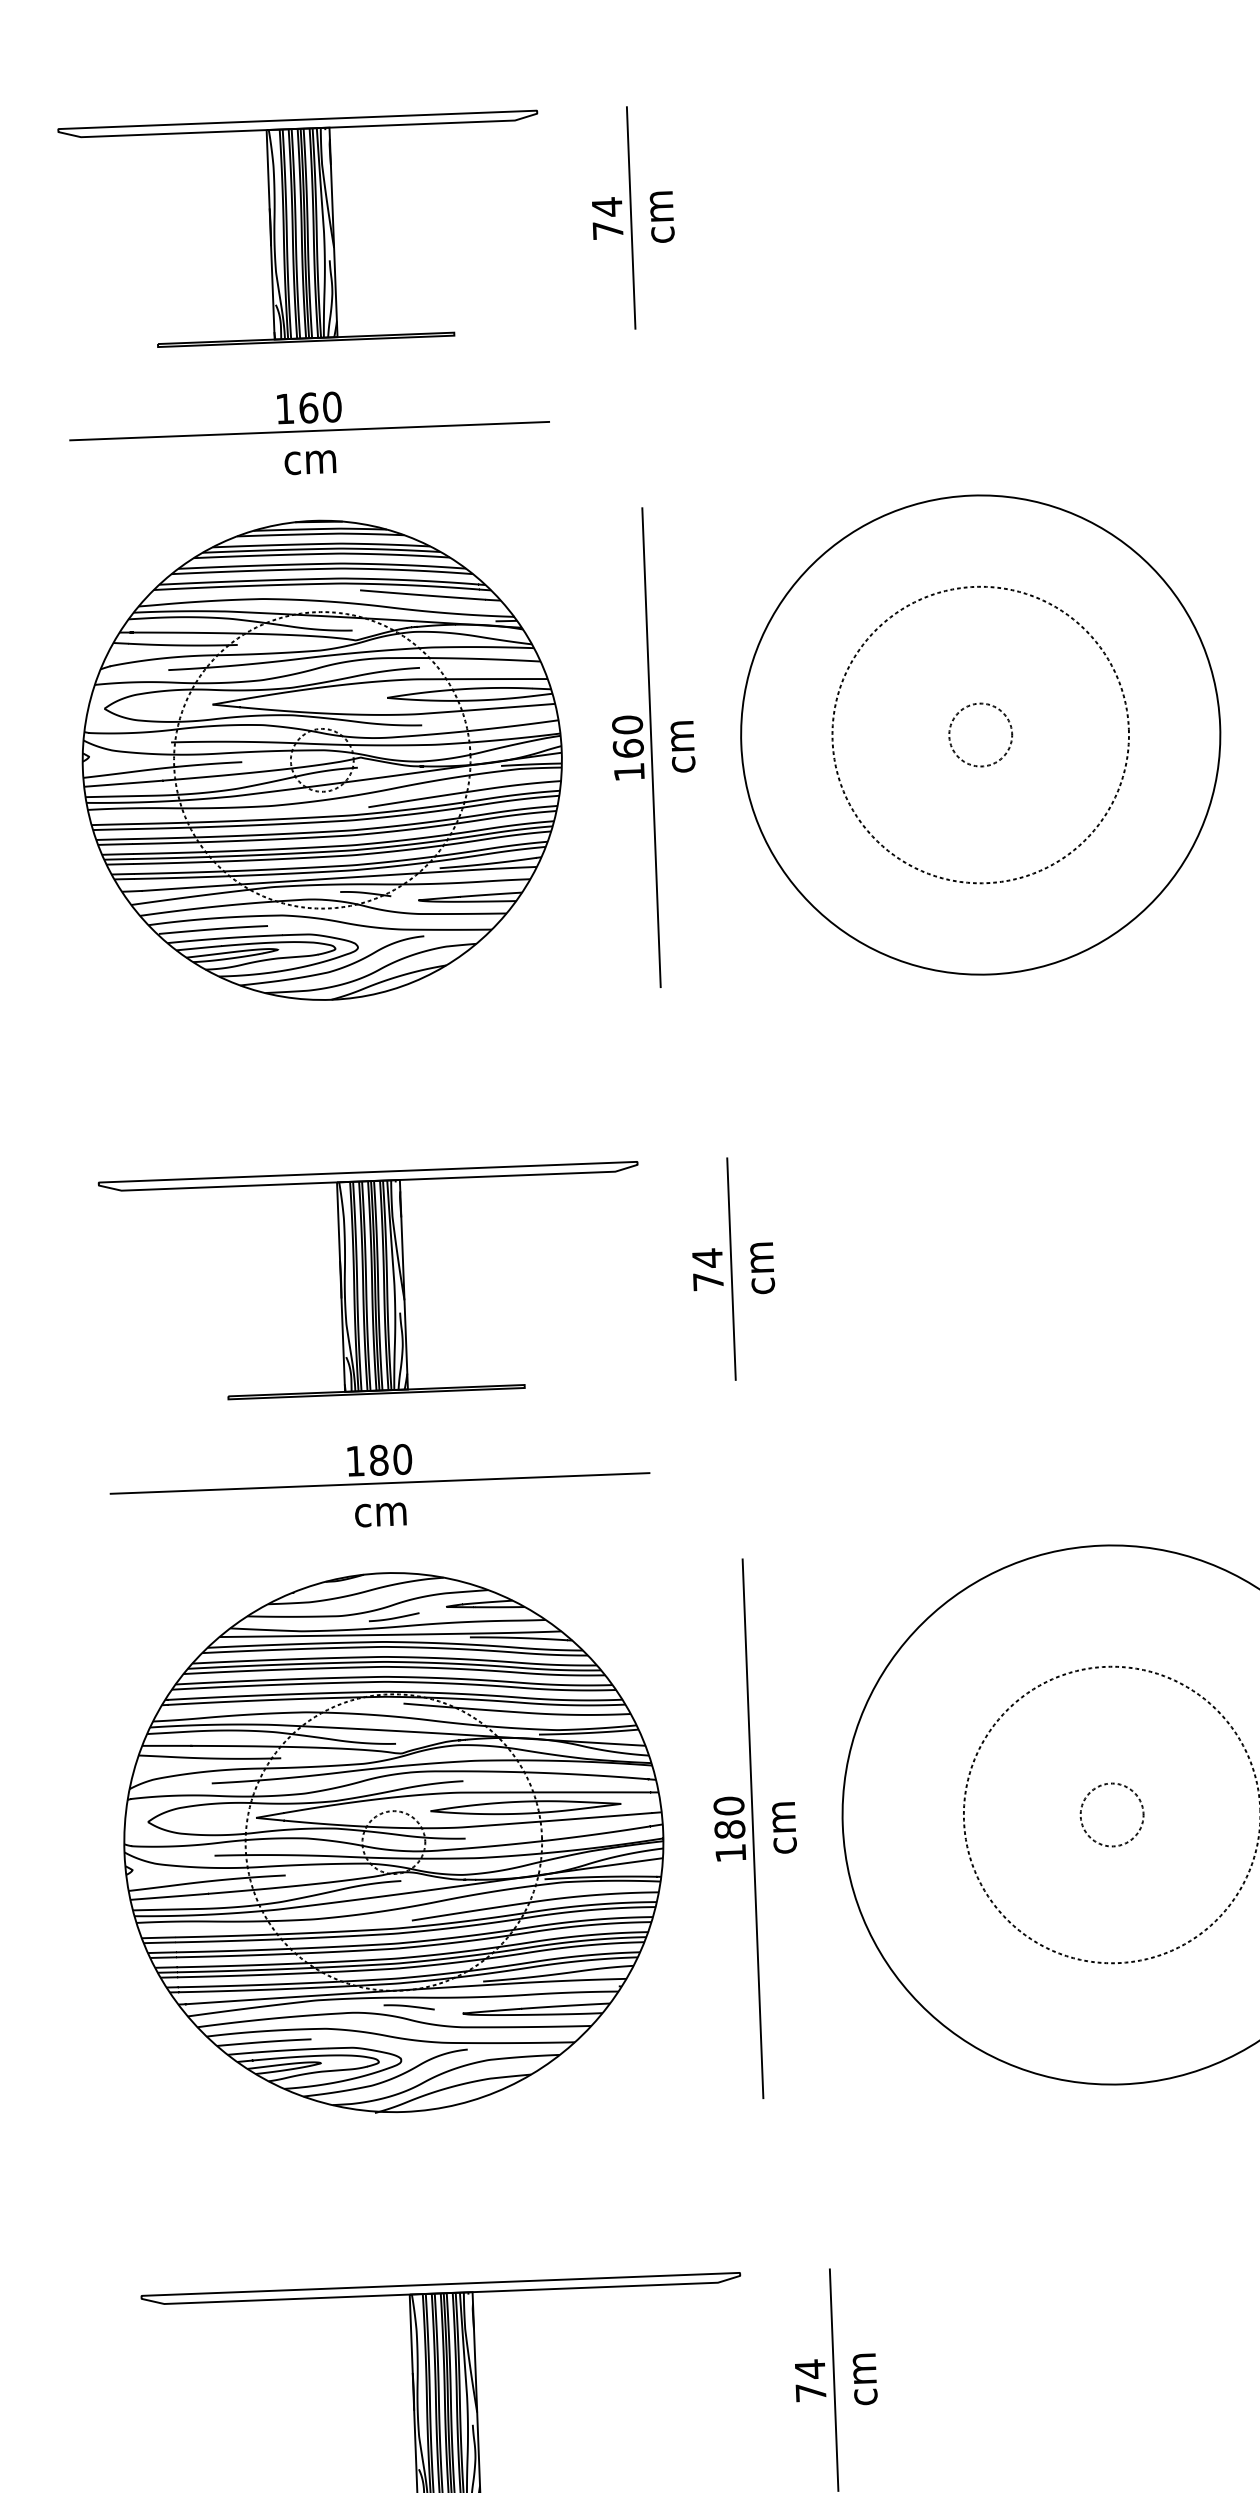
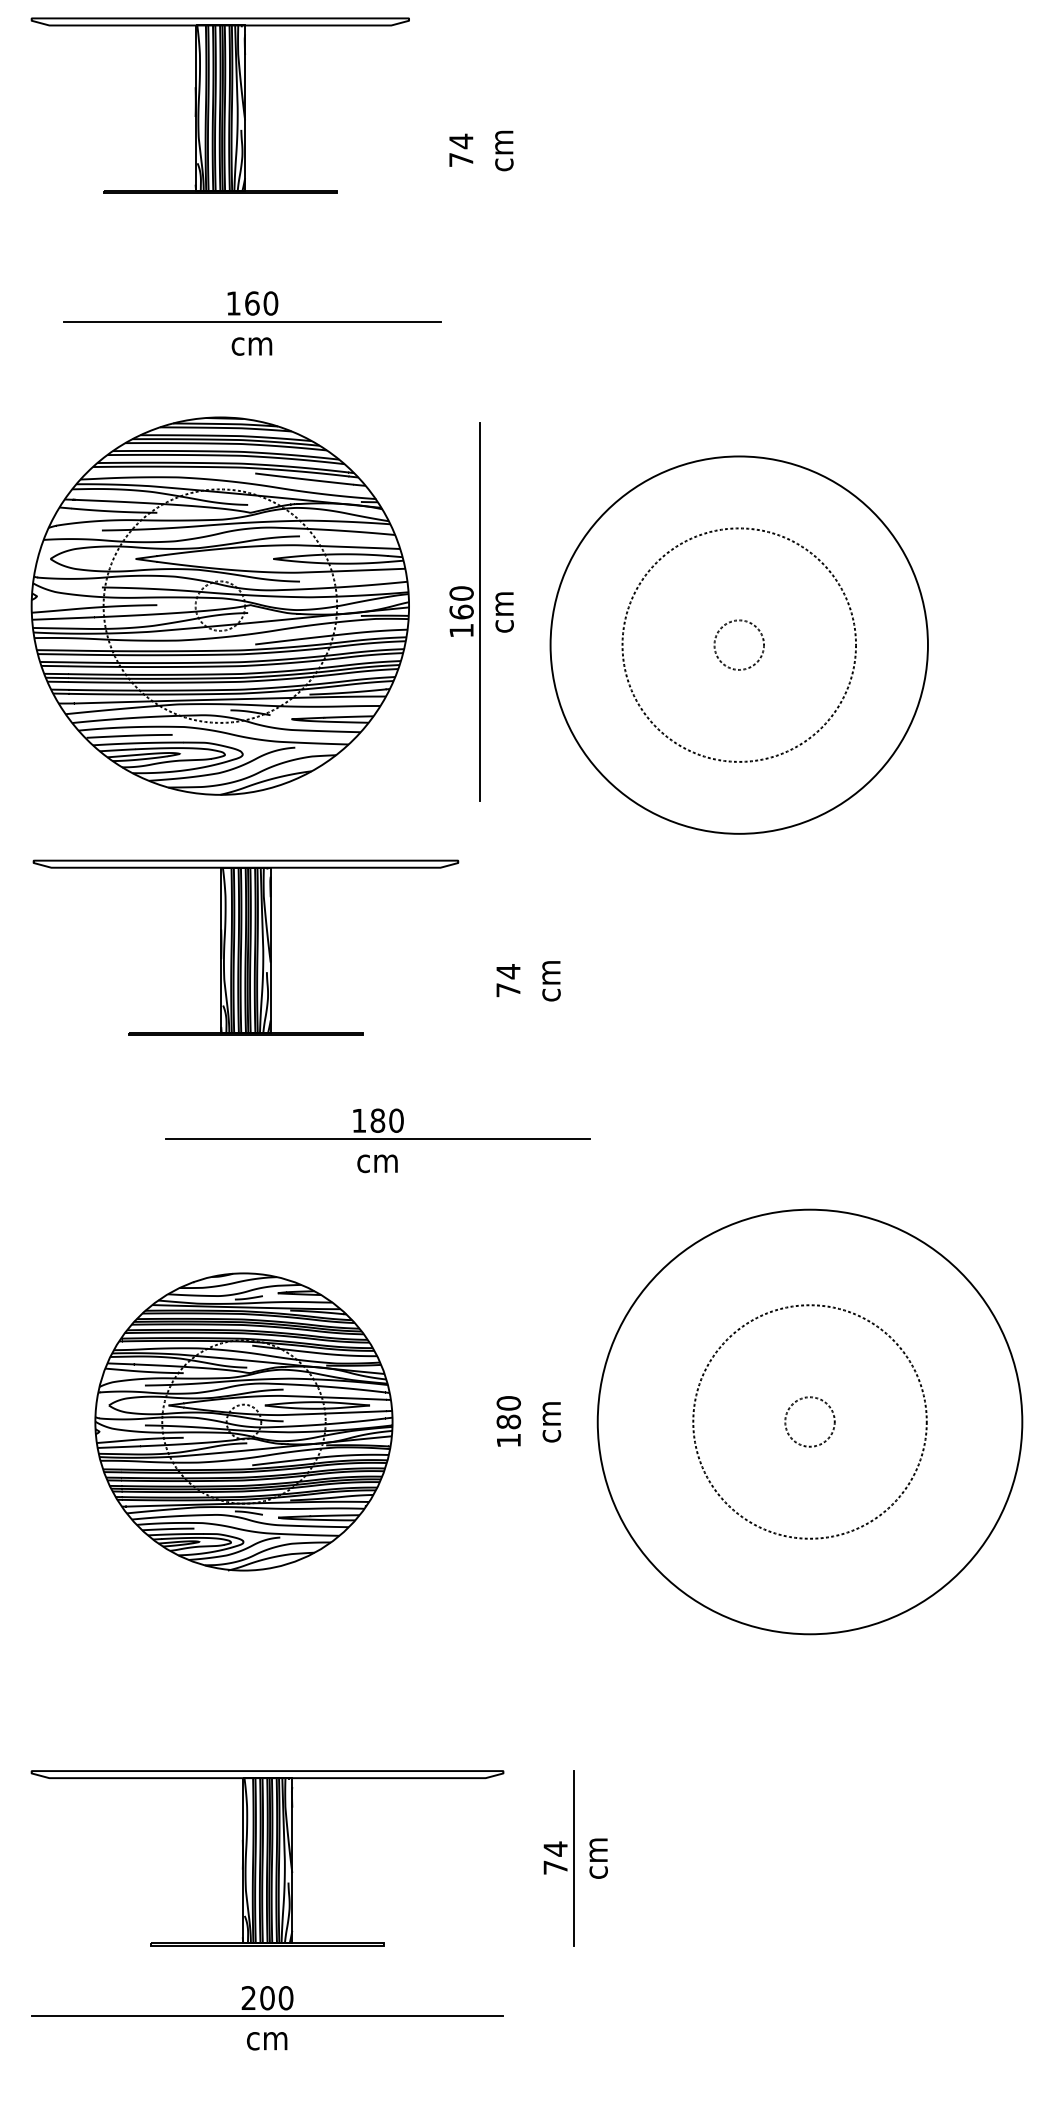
line: (630, 217) -> (479, 150), removed
part: (300, 230) -> (219, 105), moved
part: (309, 433) -> (252, 323), moved
part: (979, 734) -> (738, 644), moved
part: (653, 746) -> (481, 611), moved
part: (321, 759) -> (219, 605), moved
line: (732, 1268) -> (527, 980), removed
part: (371, 1282) -> (245, 947), moved
part: (379, 1485) -> (377, 1140), moved
line: (753, 1828) -> (527, 1421), removed
part: (393, 1841) -> (243, 1421), size x0.7

